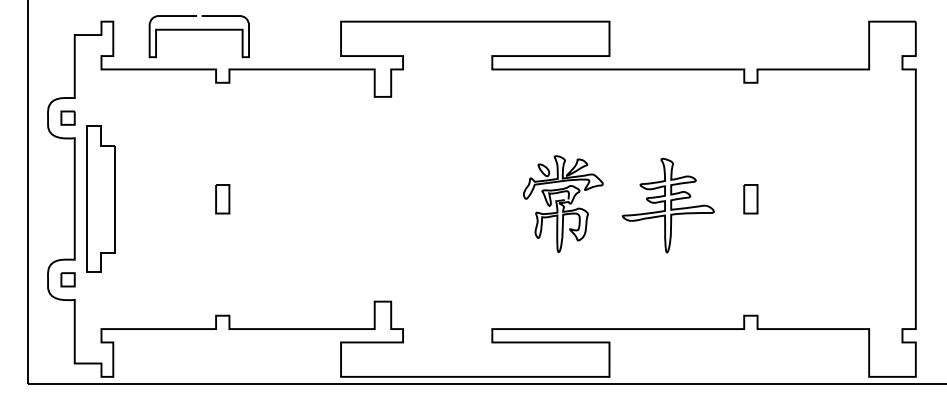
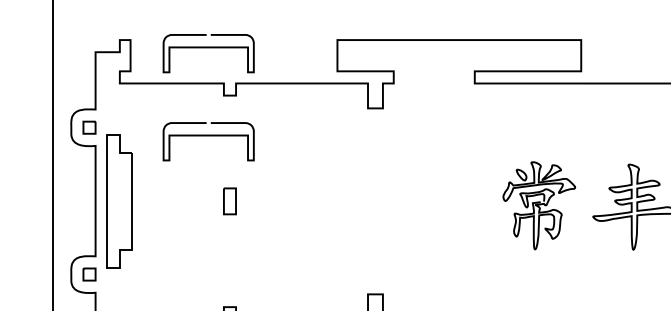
curve: (198, 127) -> (207, 136), added

